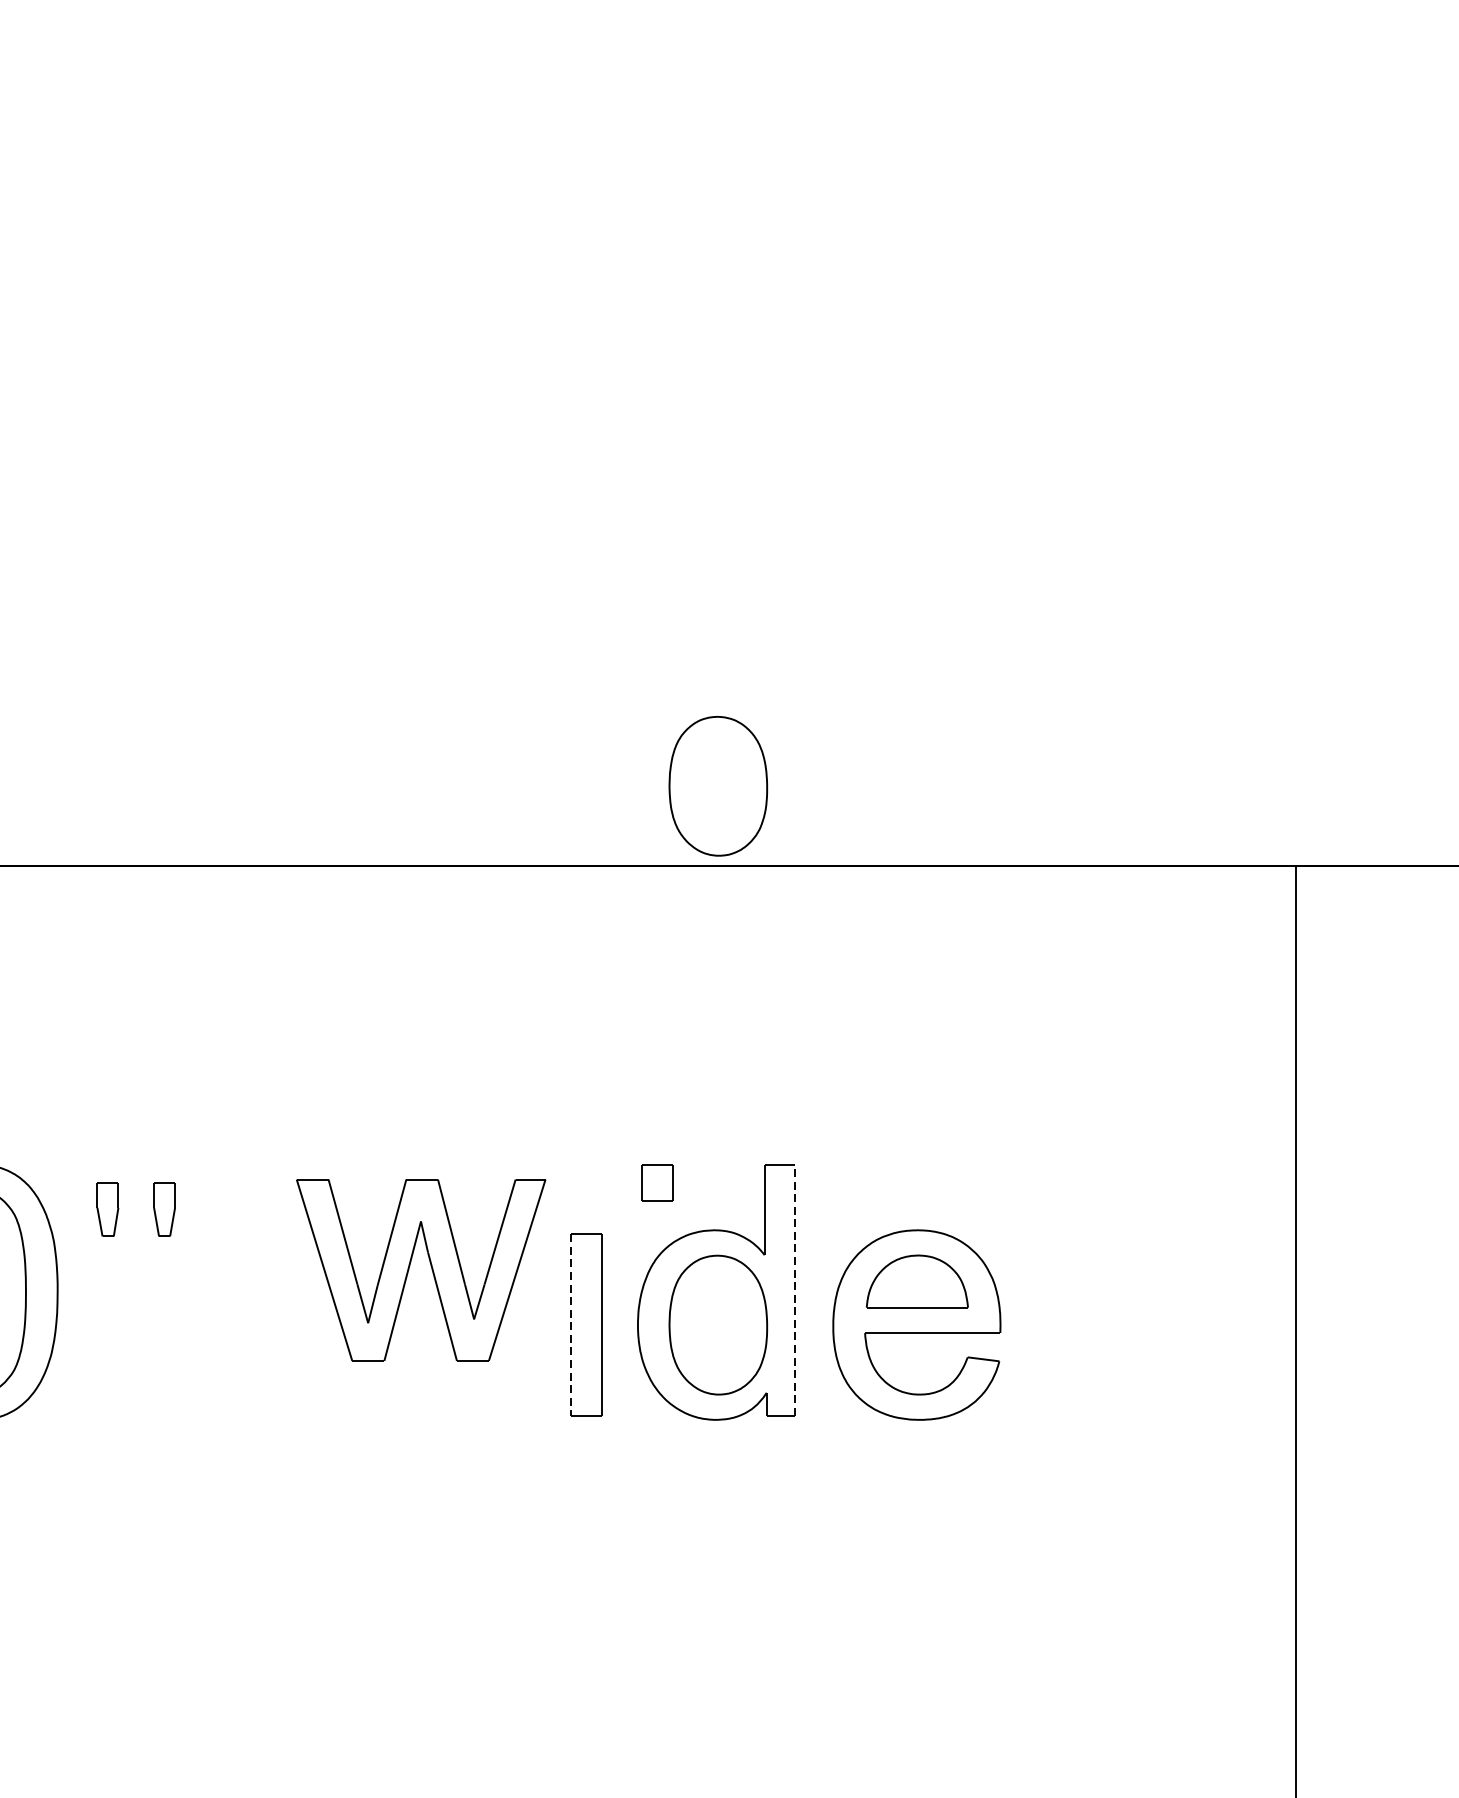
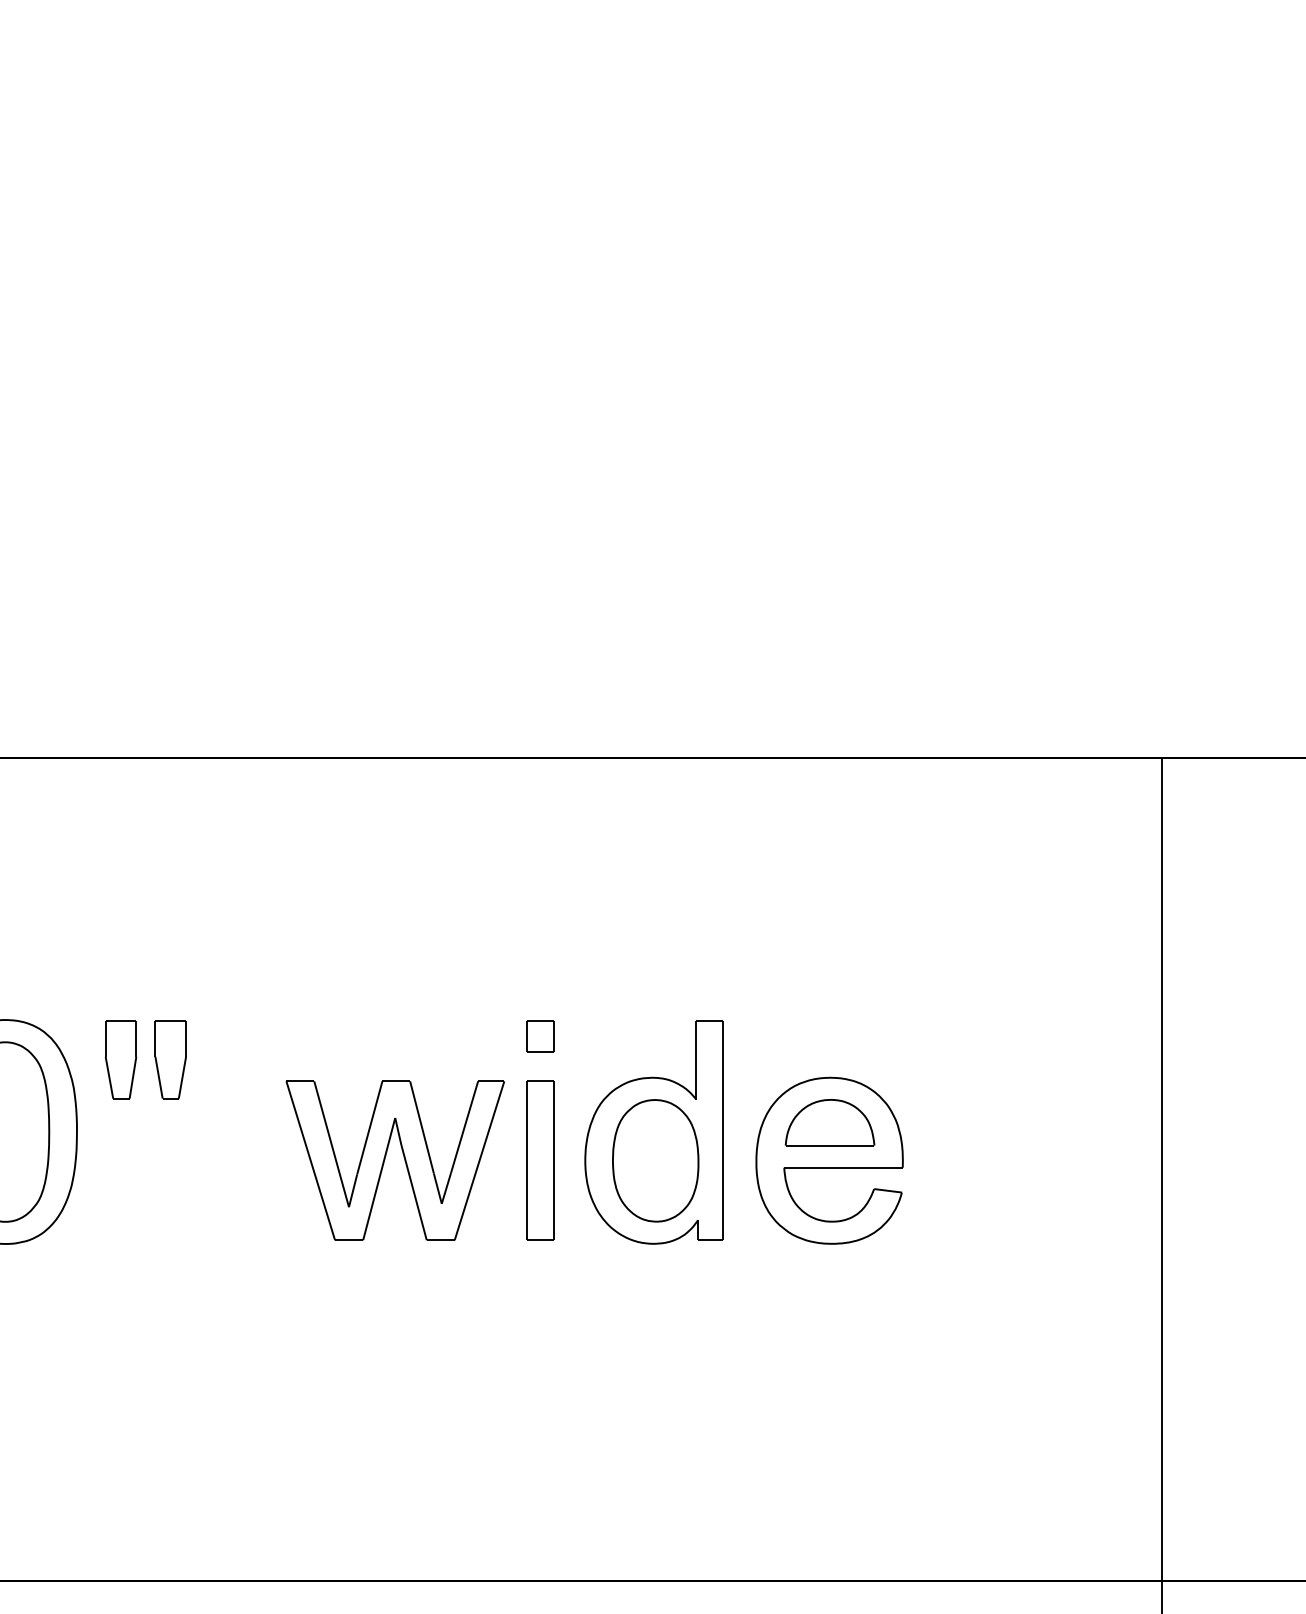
part: (718, 785) -> (655, 688), removed
part: (657, 1183) -> (540, 1036), moved
part: (107, 1209) -> (120, 1059), size x1.67
part: (164, 1209) -> (170, 1059), size x1.67
part: (411, 1265) -> (386, 1156), moved
line: (795, 1290) -> (723, 1130), dashed -> solid
line: (571, 1325) -> (527, 1161), dashed -> solid

